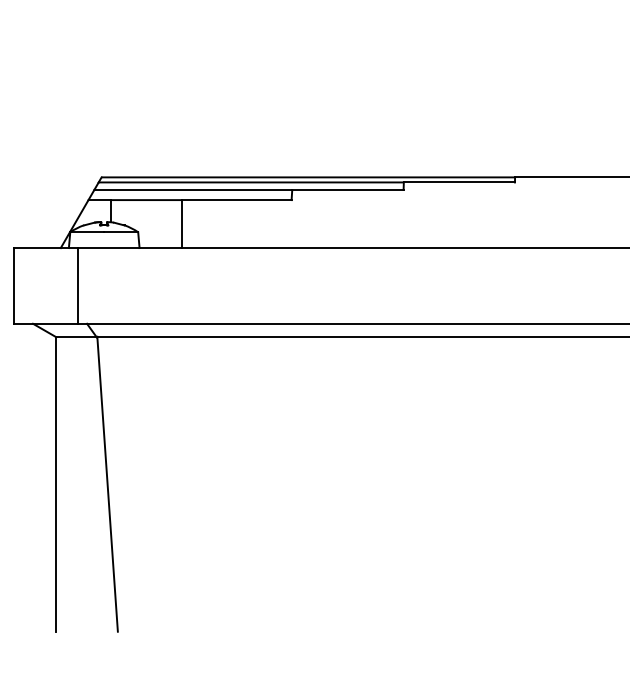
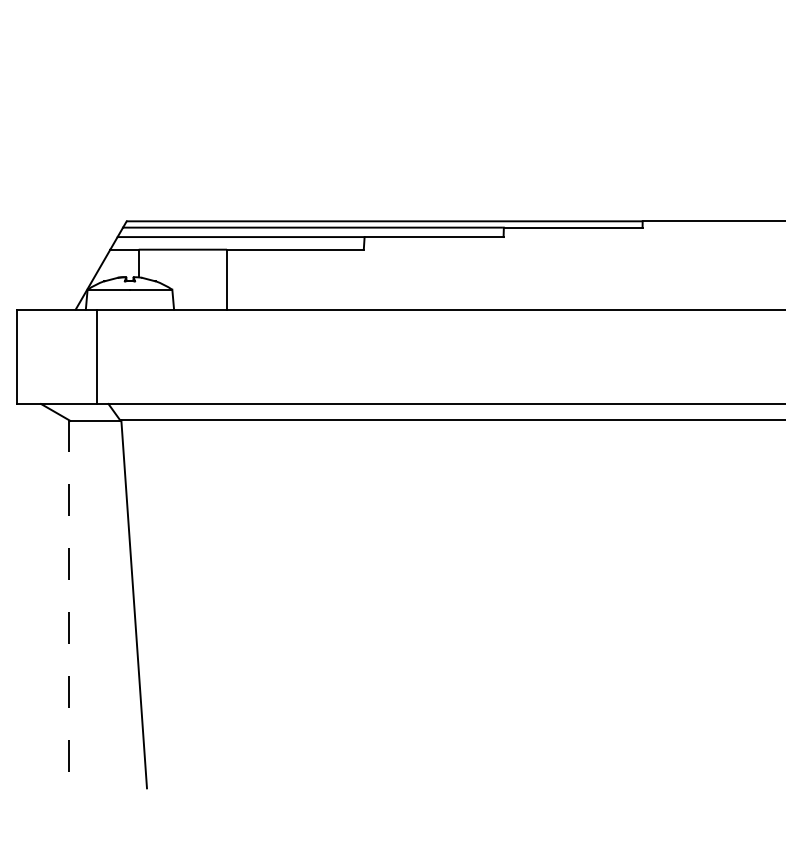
line: (55, 484) -> (69, 604), solid -> dashed

